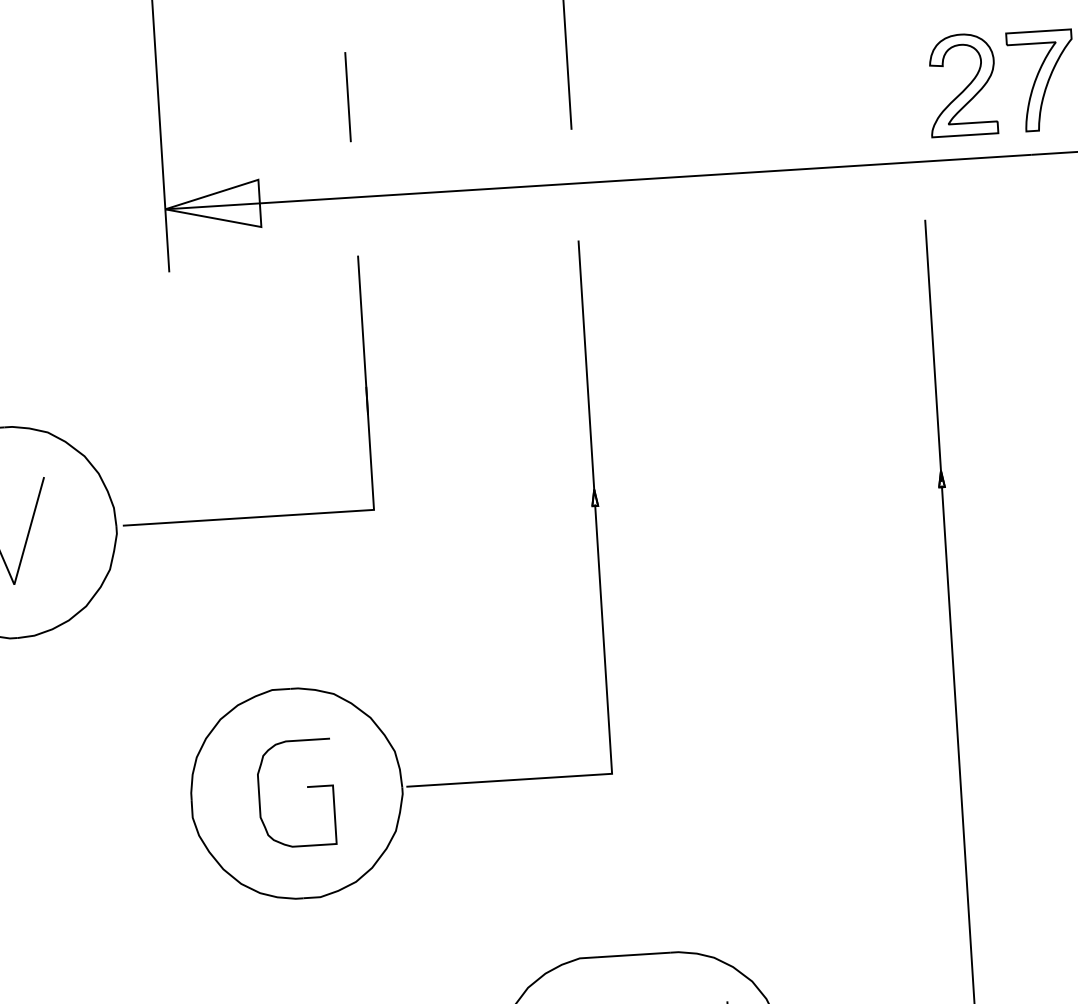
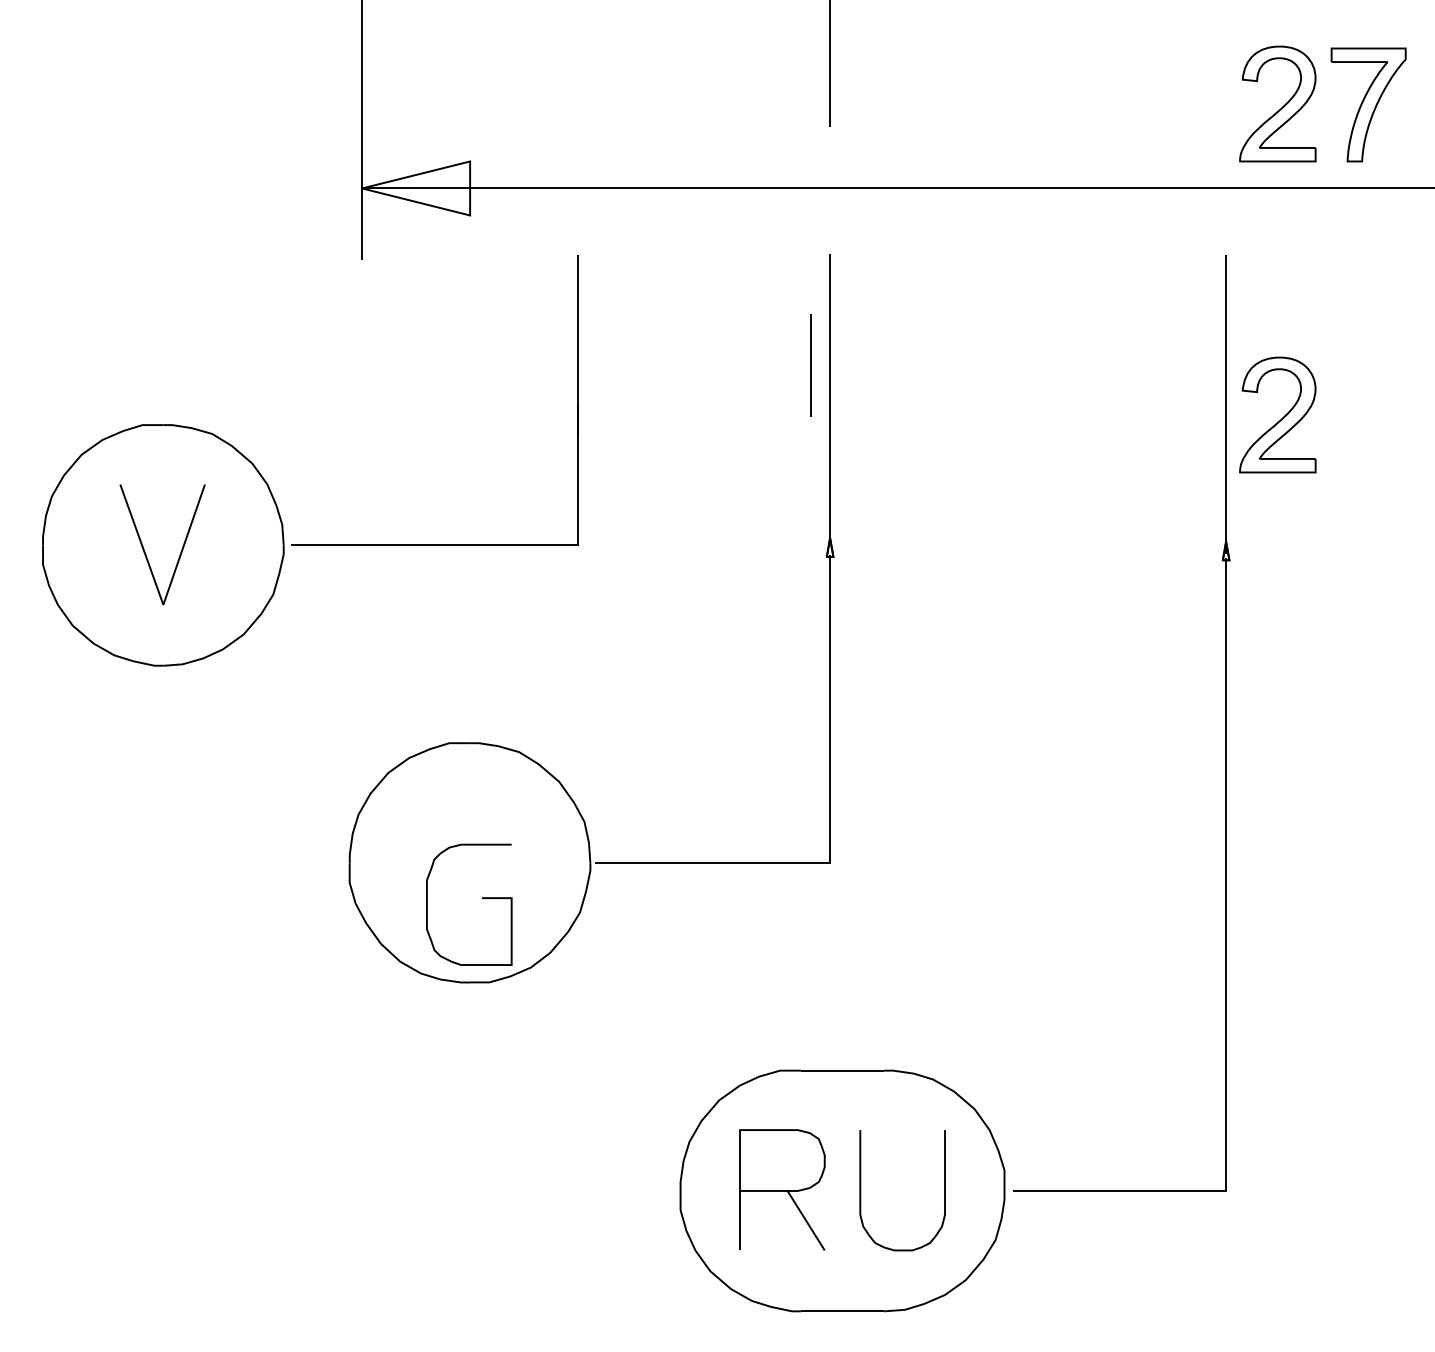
line: (347, 96) -> (810, 365), moved
part: (978, 356) -> (1277, 414), added
curve: (307, 787) -> (482, 898), moved

